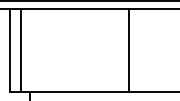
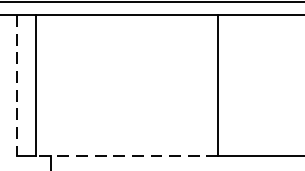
line: (9, 50) -> (16, 85), solid -> dashed
line: (75, 92) -> (127, 156), solid -> dashed

